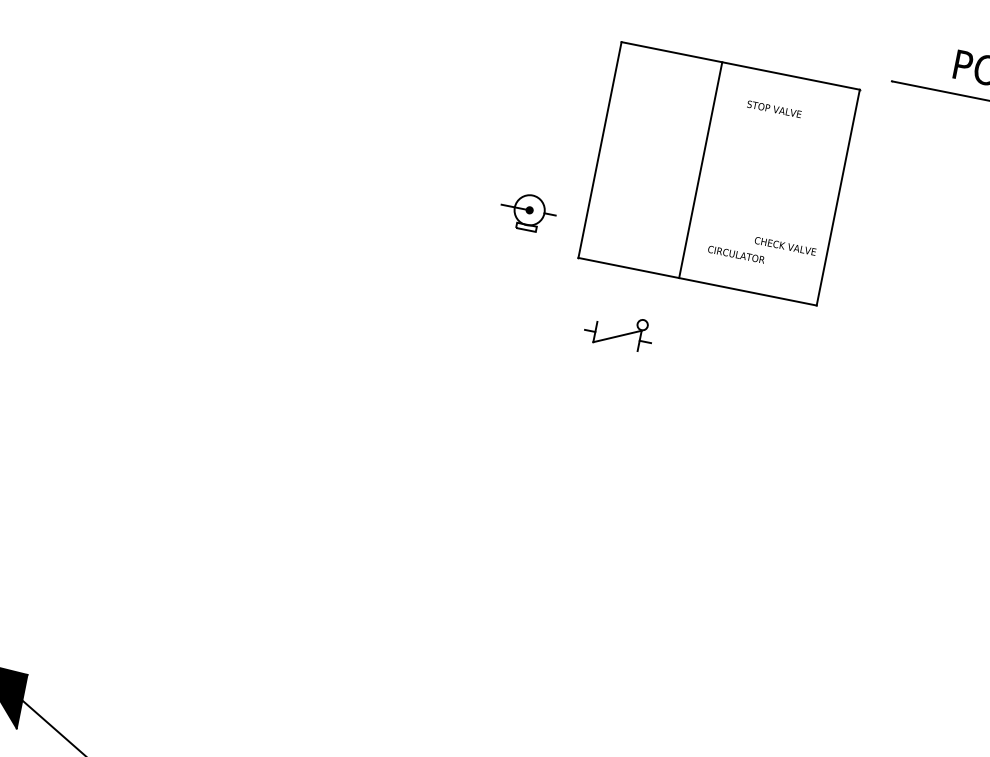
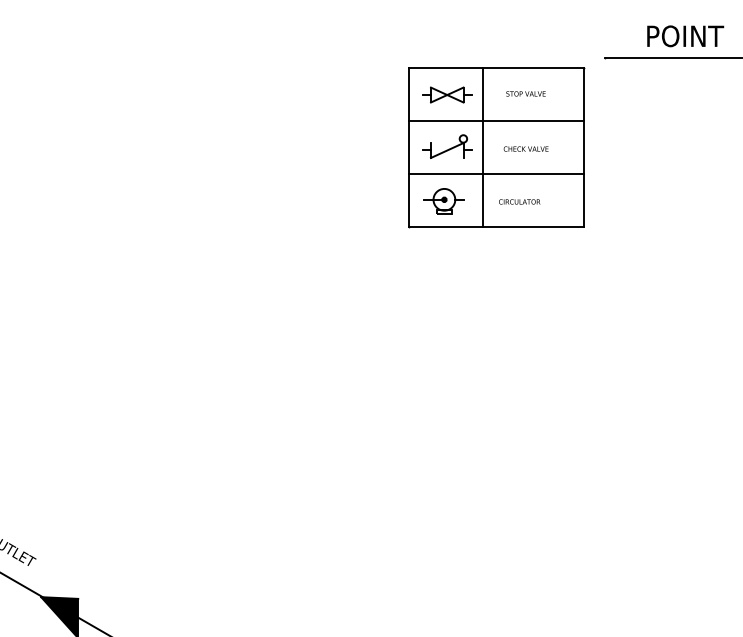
part: (667, 88) -> (447, 94), added
line: (725, 137) -> (495, 120), added
line: (711, 209) -> (495, 173), added
part: (527, 212) -> (443, 201), moved
text: (784, 245) -> (525, 148), moved
part: (618, 331) -> (447, 146), moved

